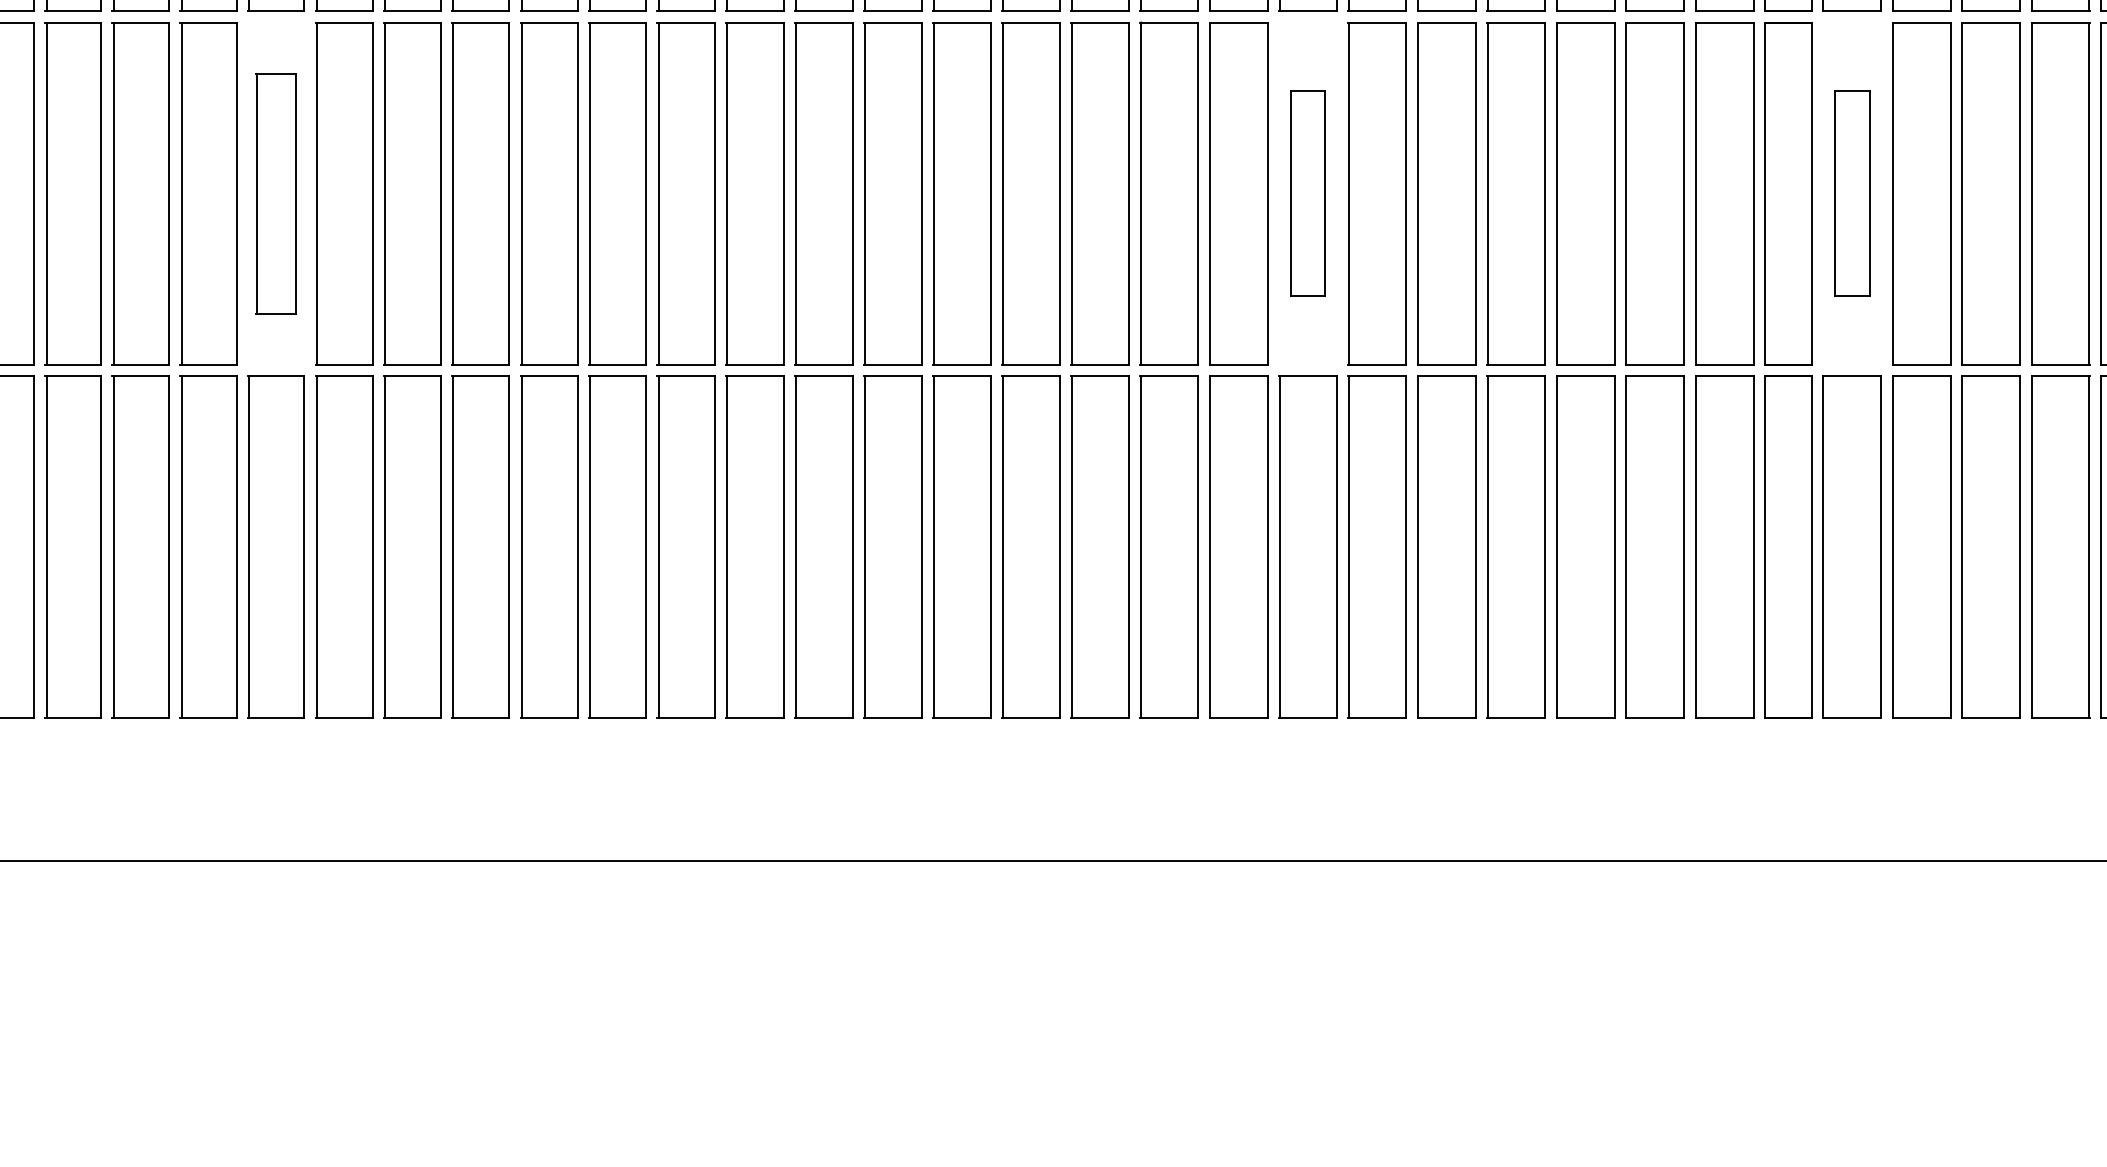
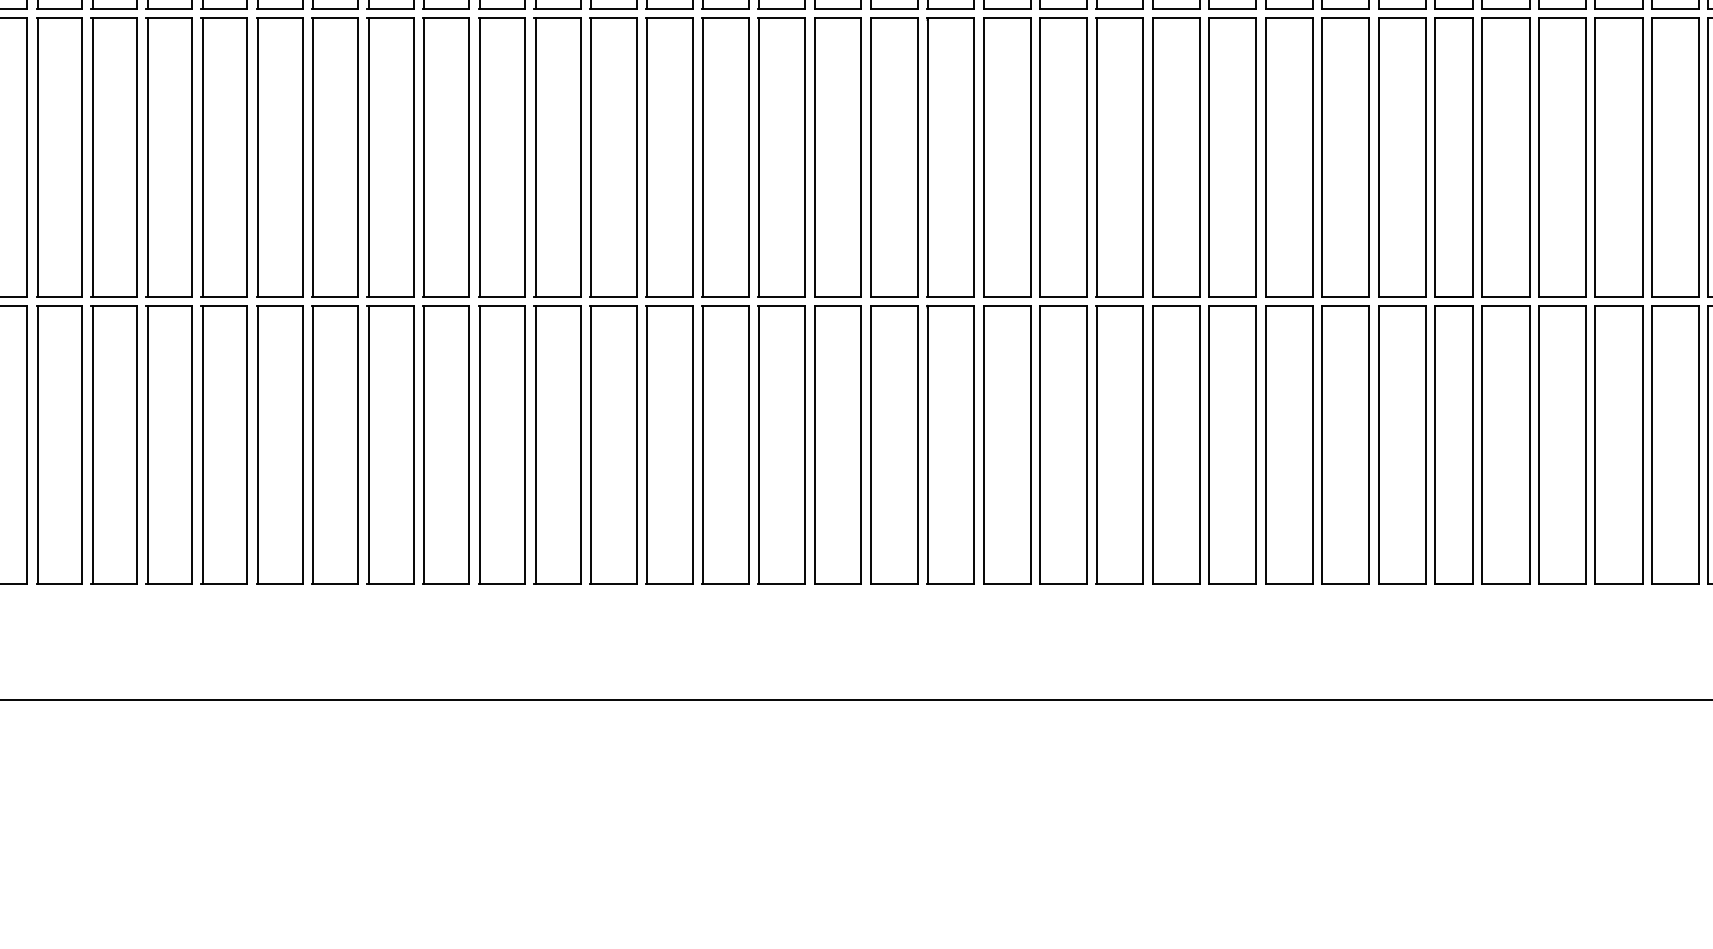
part: (275, 193) -> (223, 157), size x1.43
part: (1307, 193) -> (1063, 157), size x1.67
part: (1851, 193) -> (1505, 157), size x1.67

